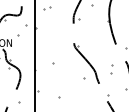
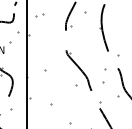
part: (111, 69) -> (103, 76), size x1.6

